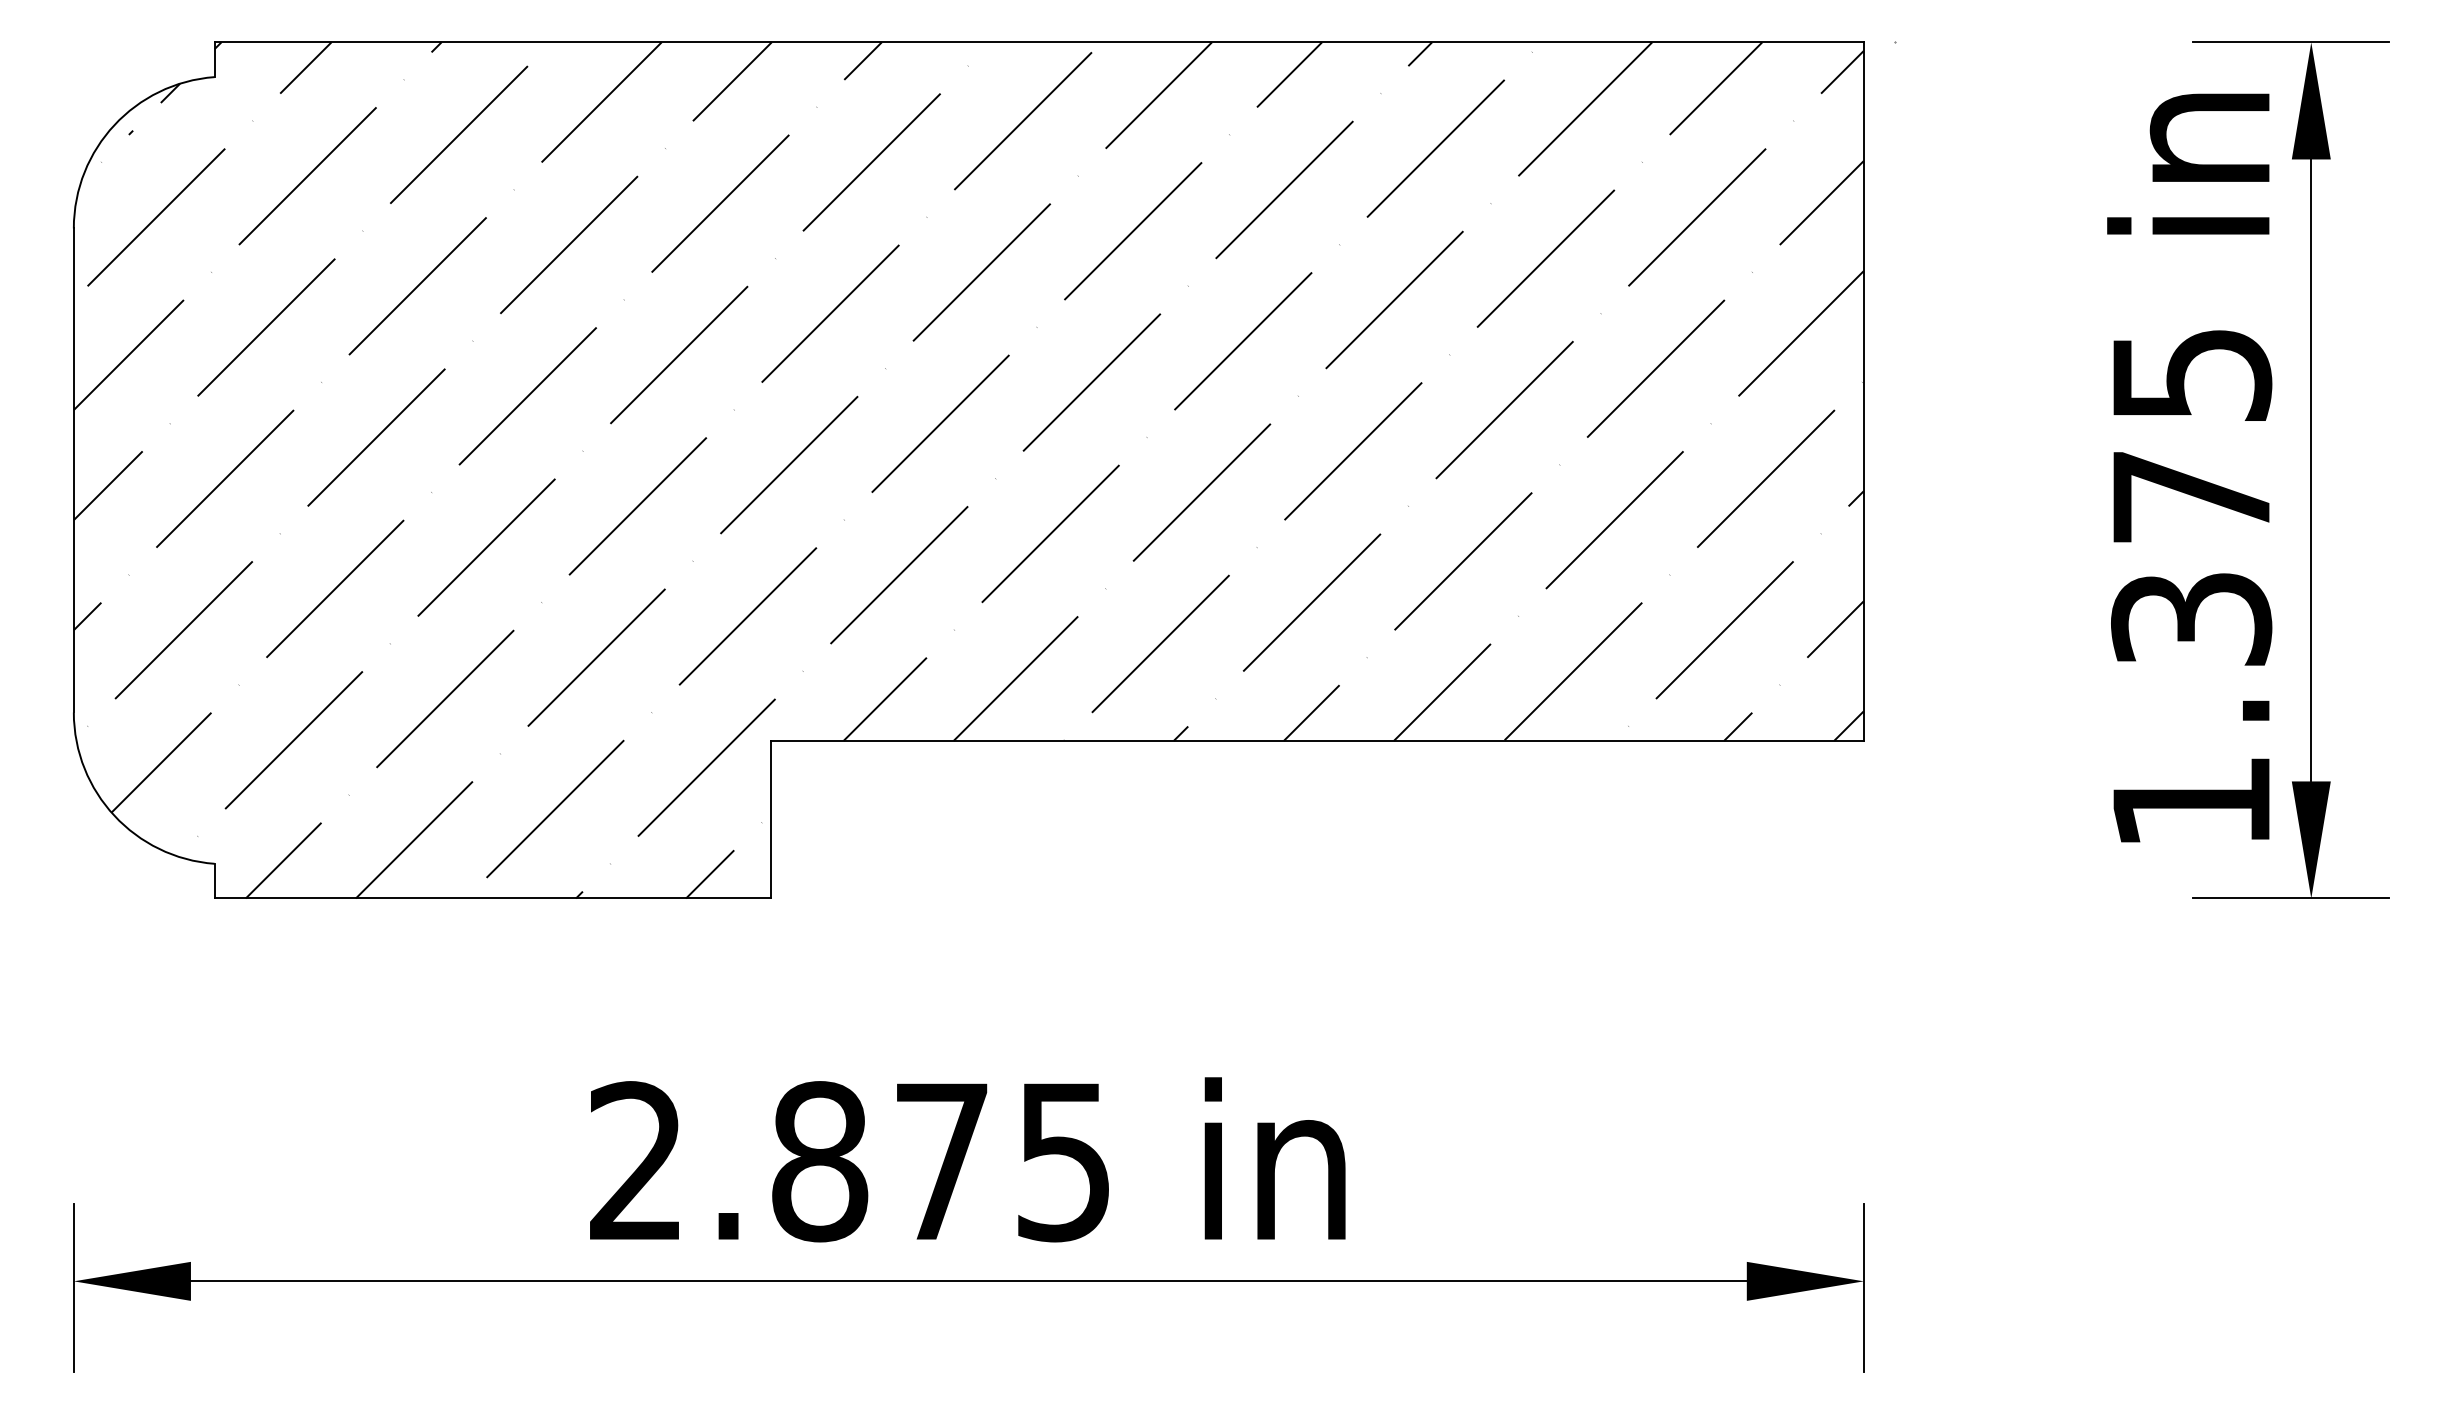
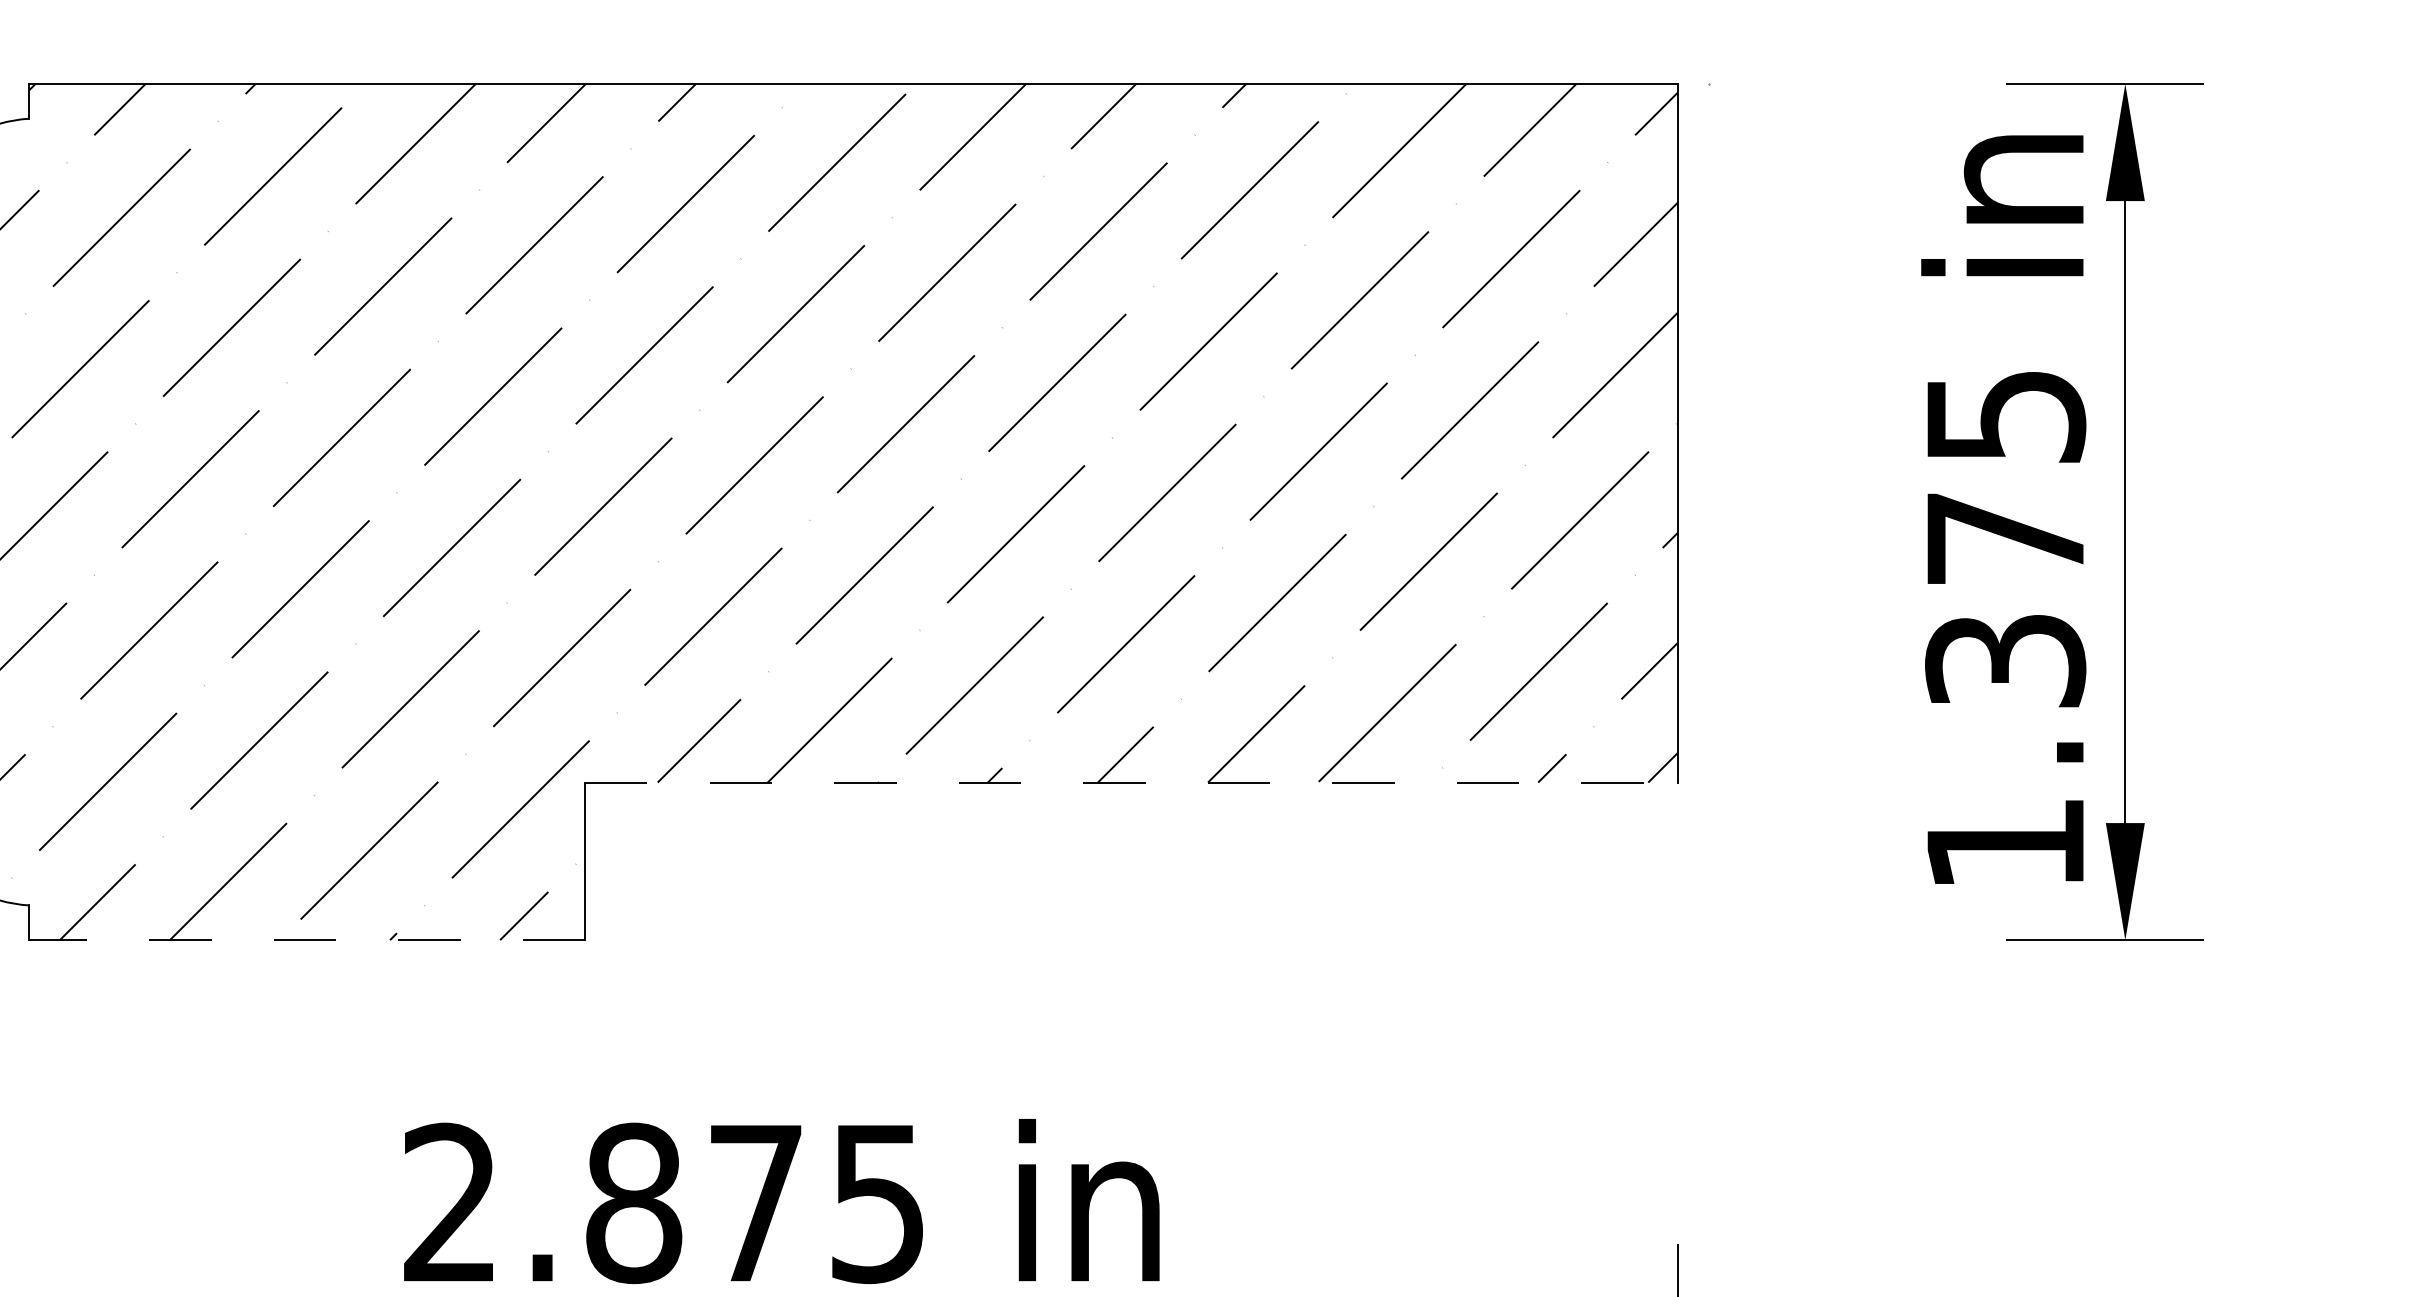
line: (1318, 740) -> (1132, 782), solid -> dashed
line: (492, 898) -> (306, 940), solid -> dashed

